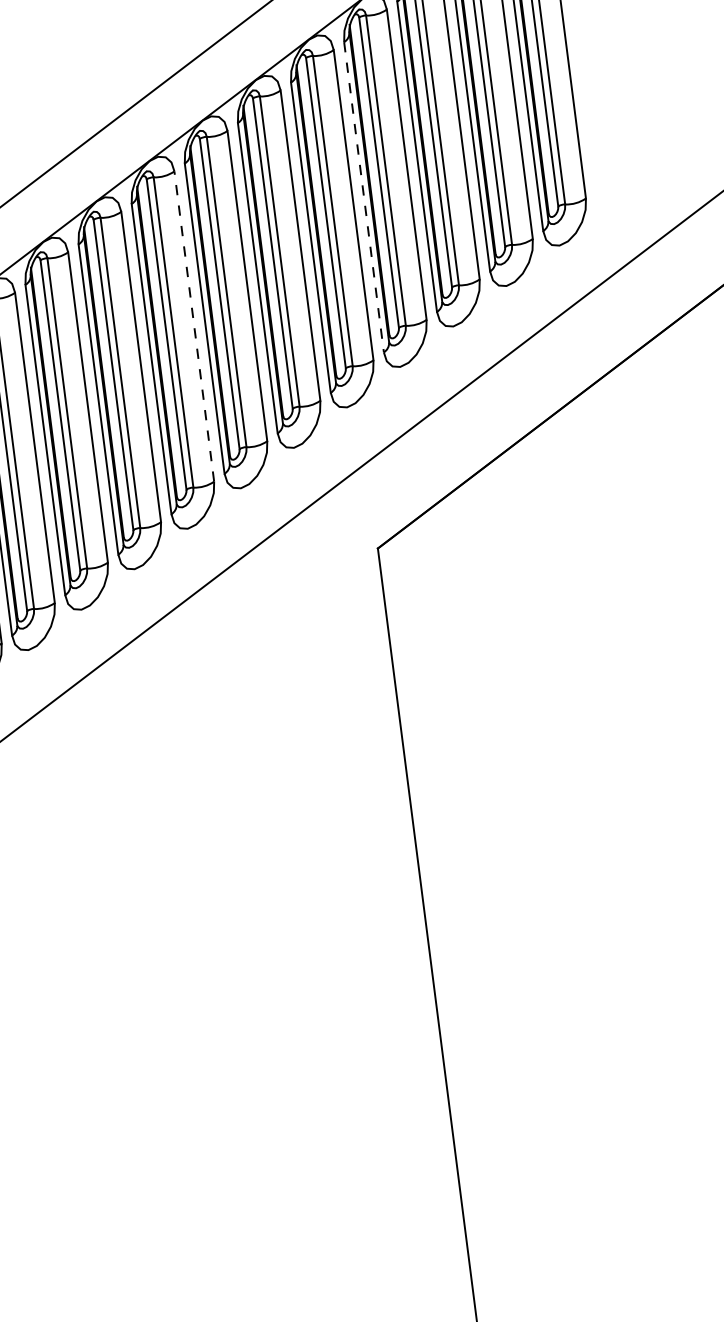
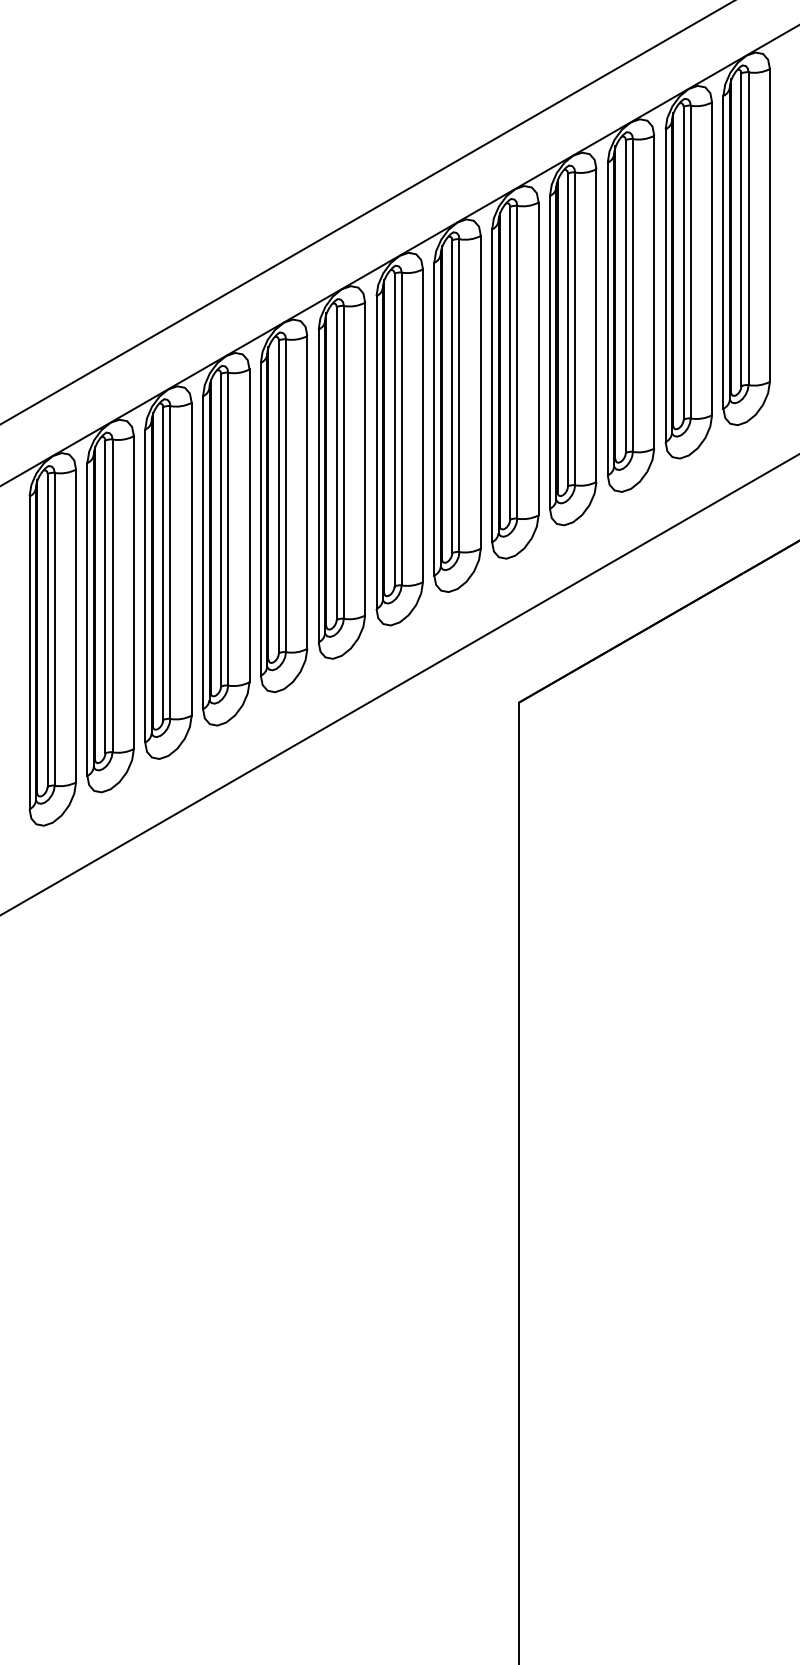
line: (363, 197) -> (549, 352), dashed -> solid
line: (194, 325) -> (365, 458), dashed -> solid

